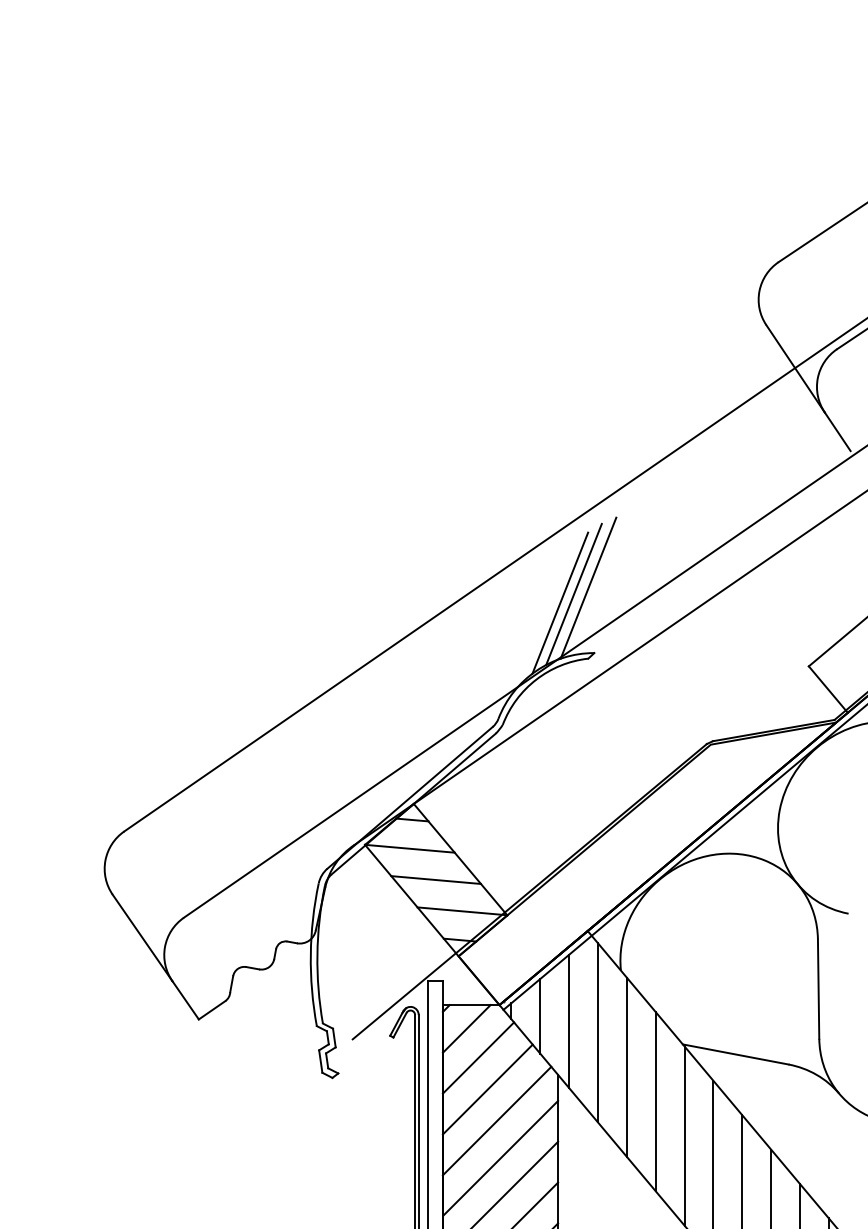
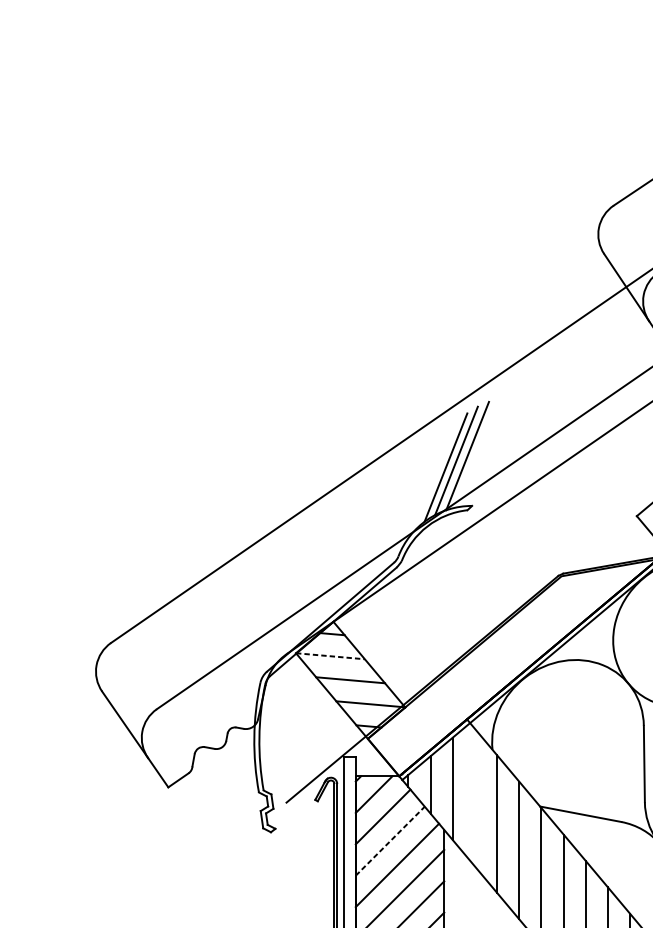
line: (410, 848) -> (330, 656), solid -> dashed
line: (597, 1032) -> (474, 797), removed
line: (487, 1089) -> (390, 841), solid -> dashed

